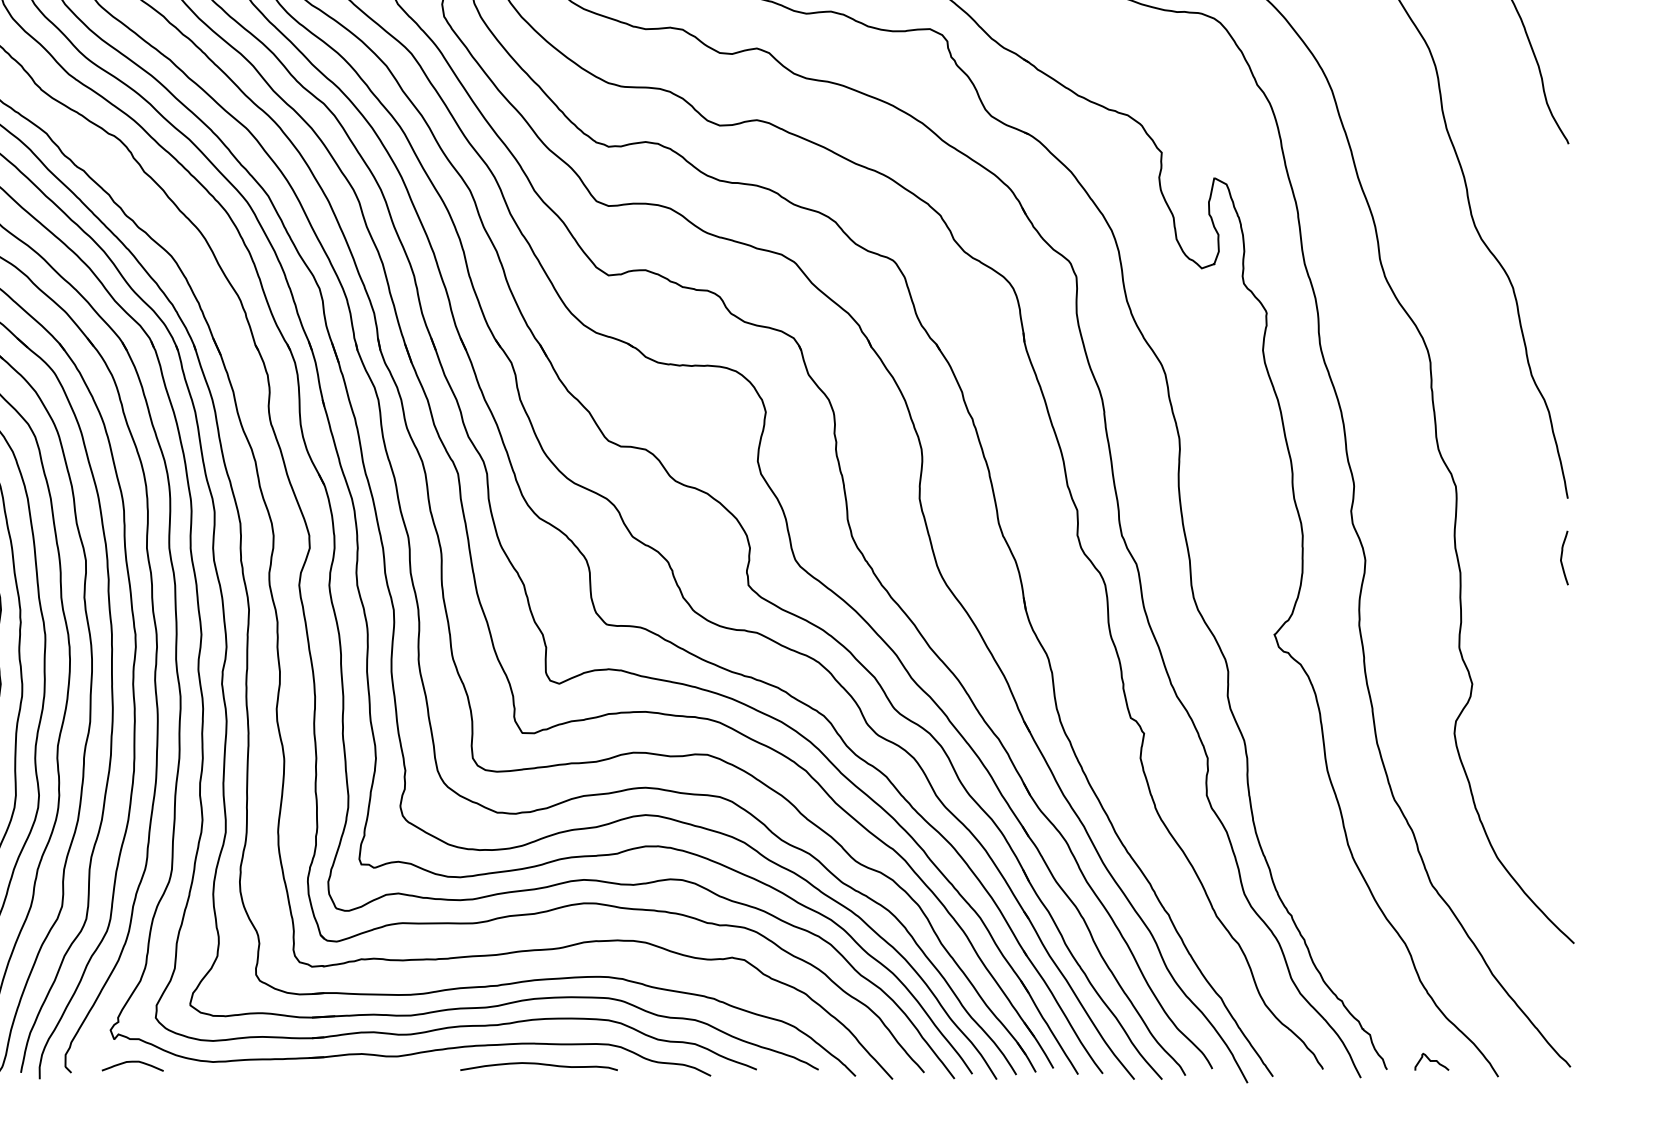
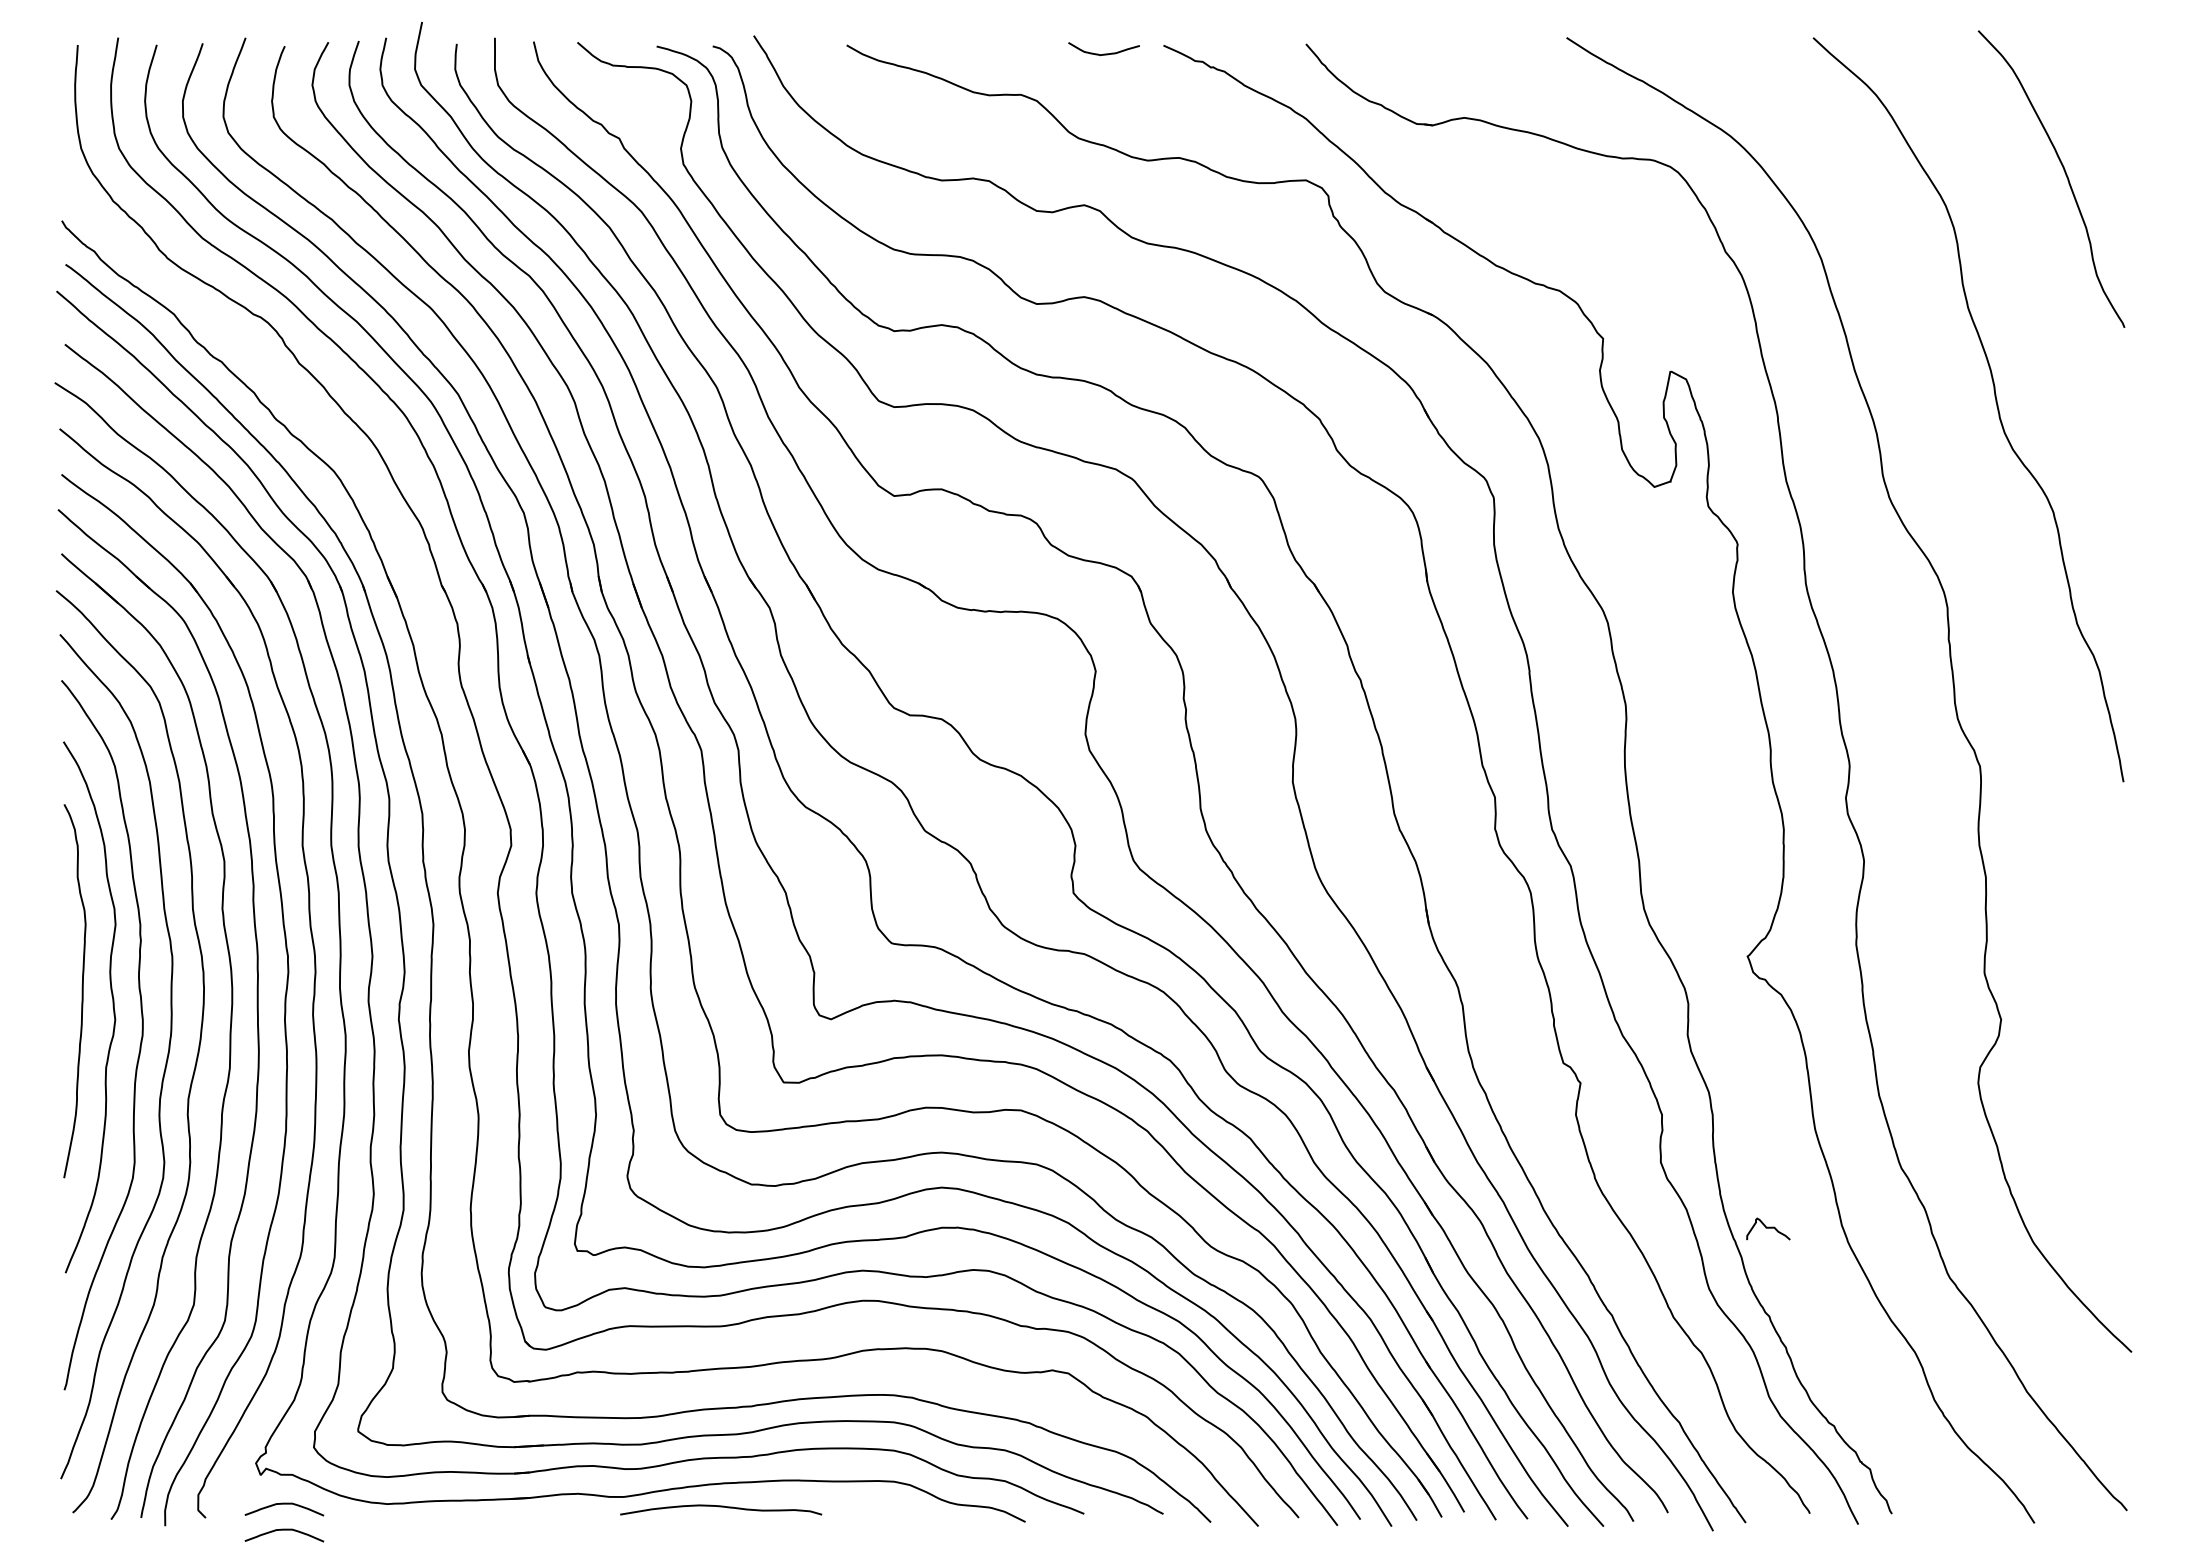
curve: (1562, 557) -> (2116, 857), removed
curve: (1432, 1061) -> (1768, 1228), moved
curve: (539, 1064) -> (721, 1507), moved
curve: (132, 1082) -> (284, 1530), added

